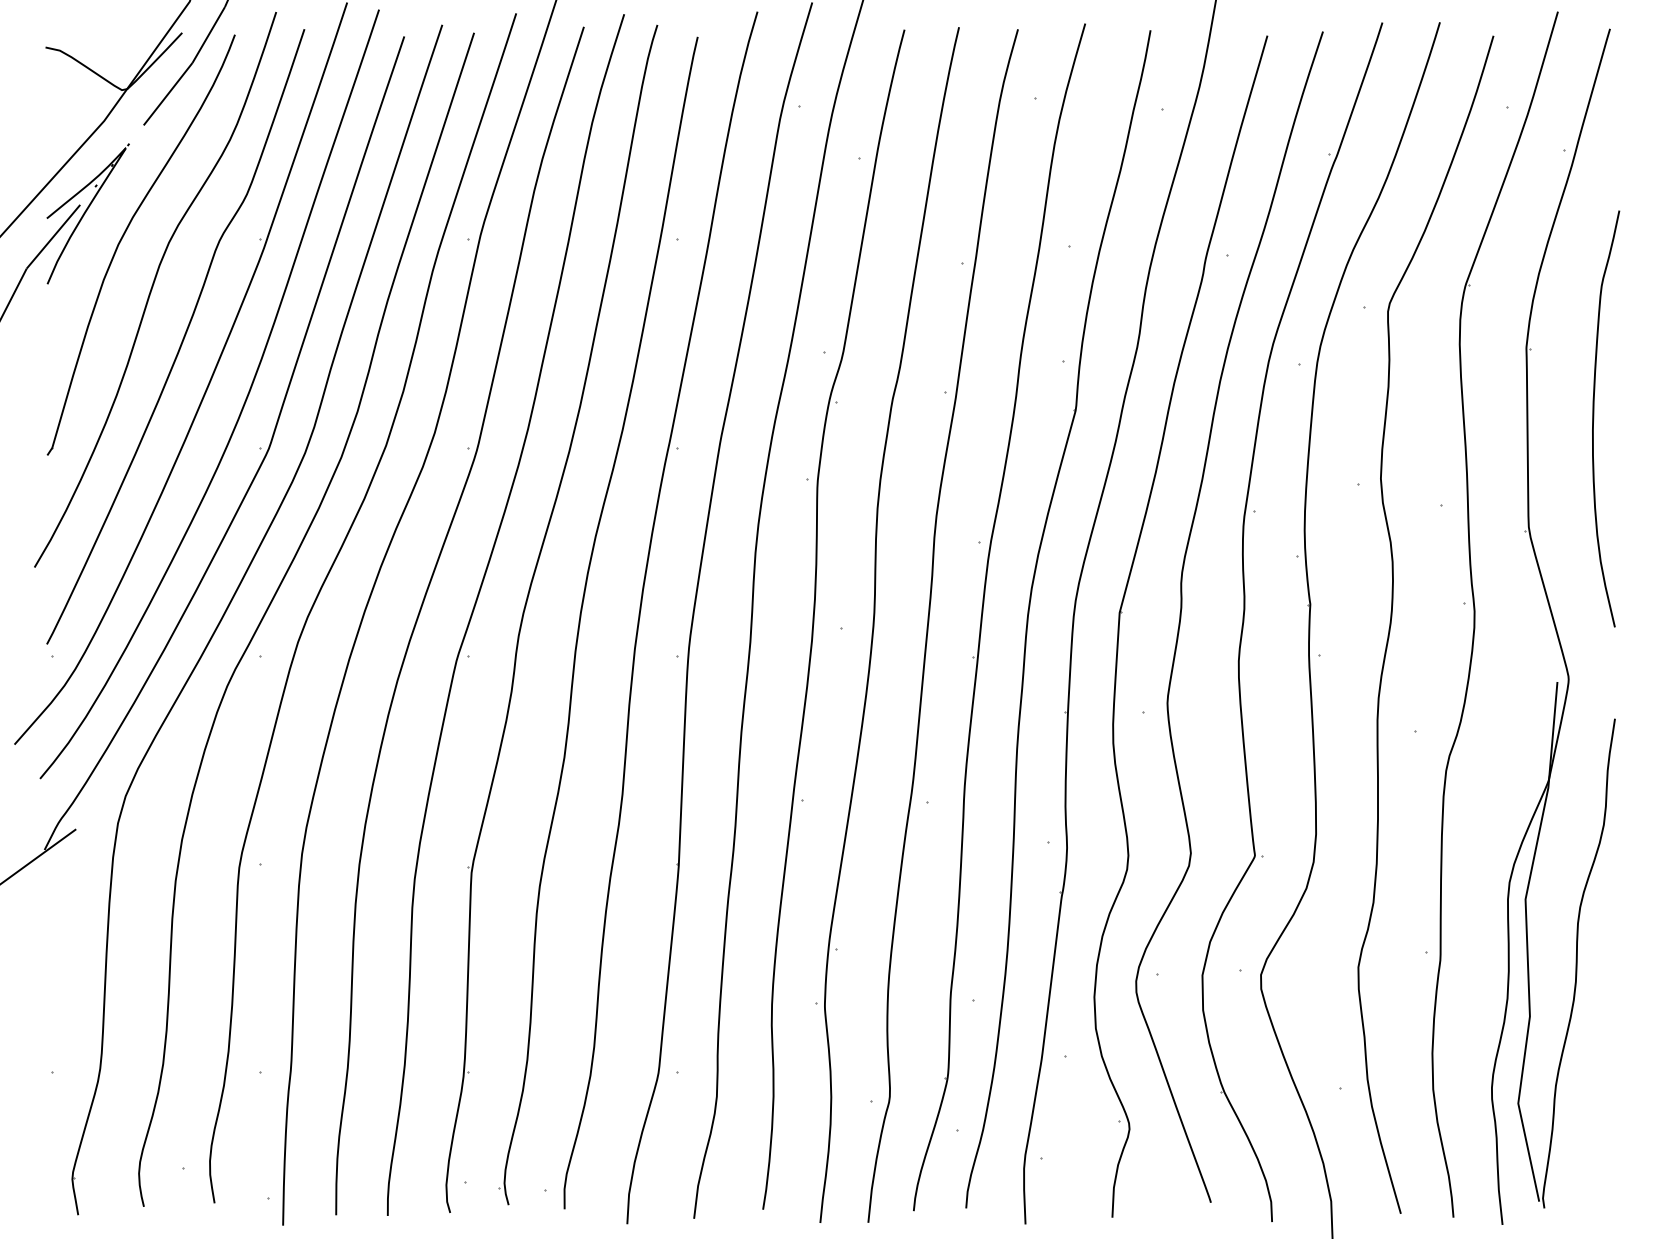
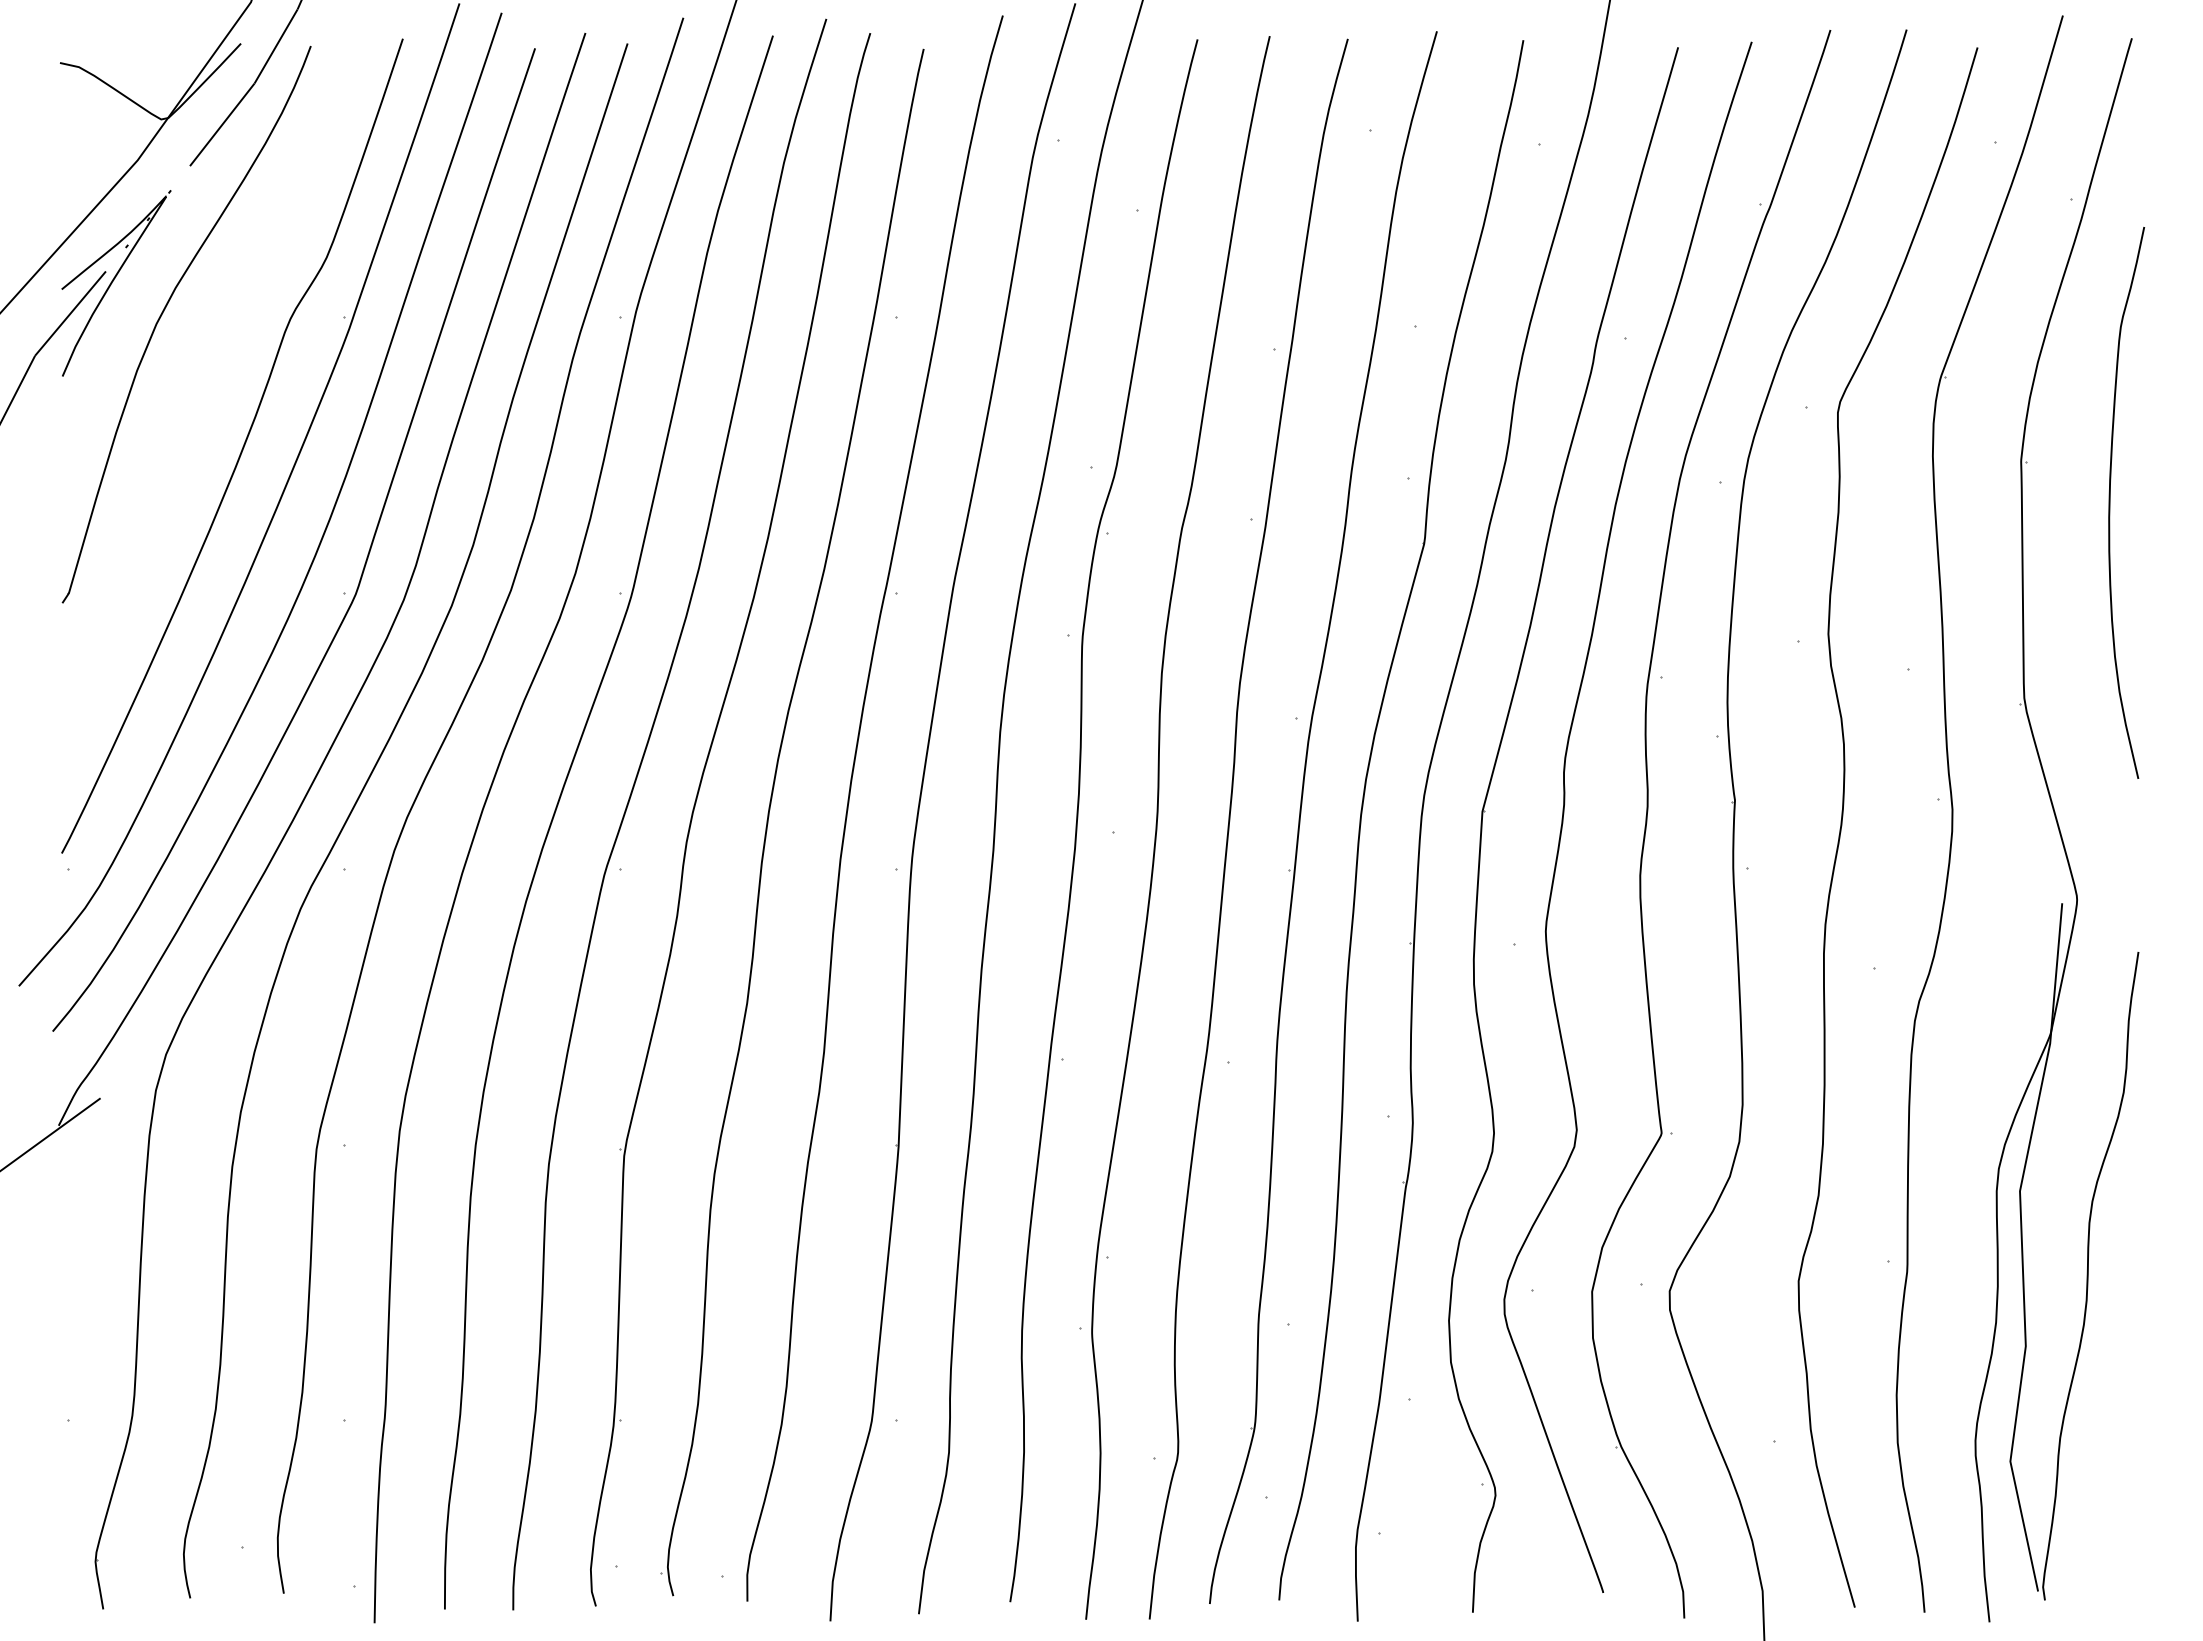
curve: (152, 289) -> (201, 383), removed
curve: (1593, 418) -> (2110, 502), moved

